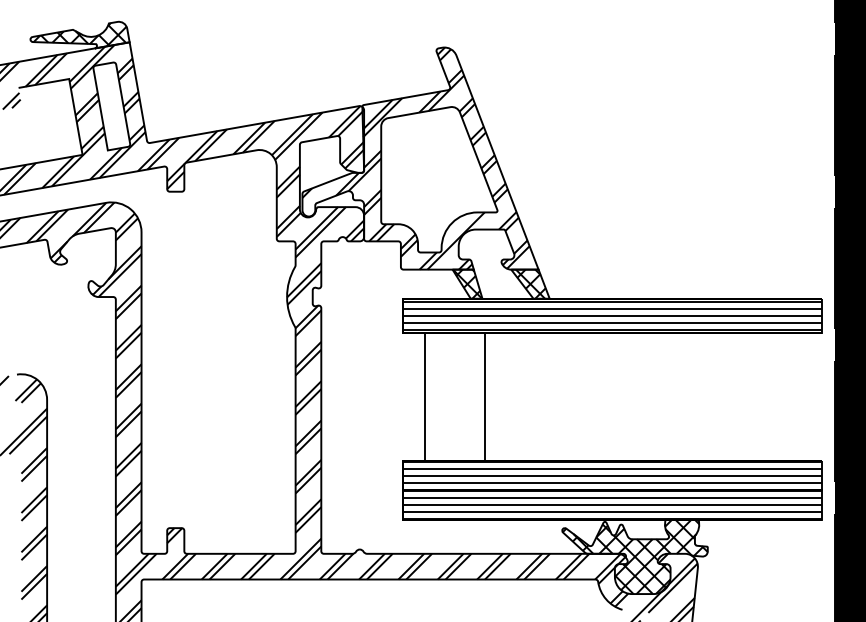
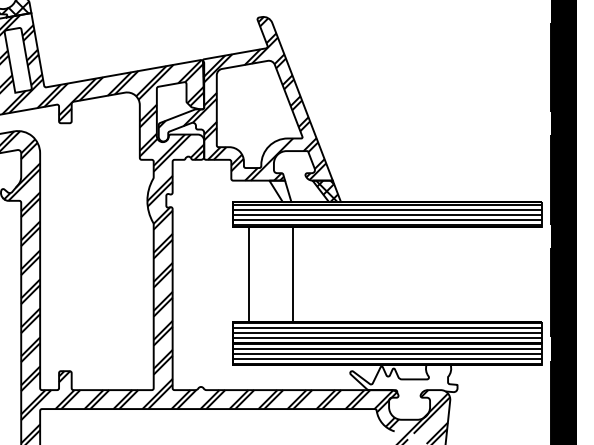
hatch: (467, 283) -> (280, 190), removed
hatch: (634, 556) -> (403, 392), removed

